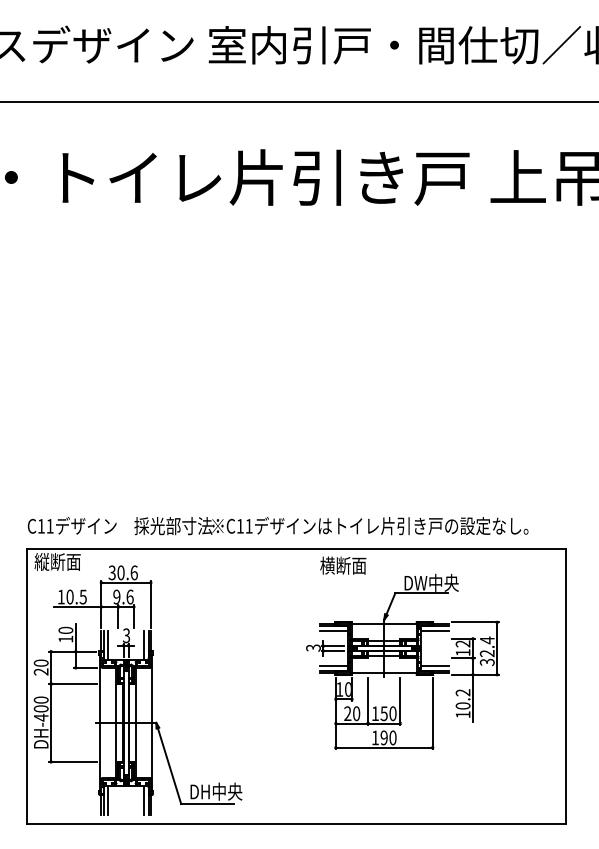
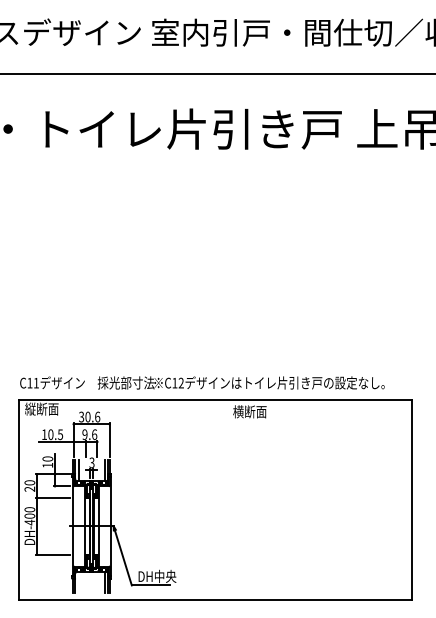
text: (248, 525) -> (180, 382), C11 -> C12
part: (402, 661) -> (293, 481), removed
line: (108, 799) -> (78, 582), removed

